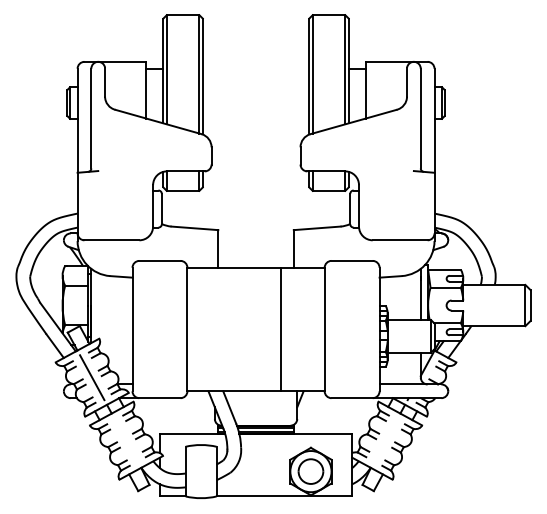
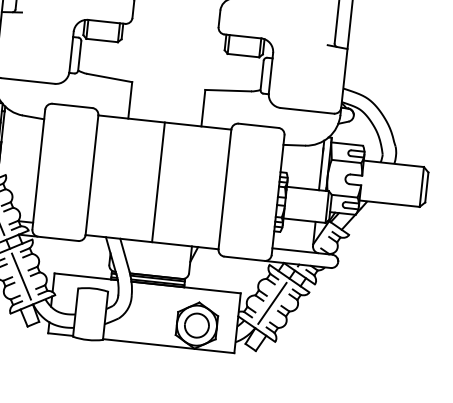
line: (281, 329) -> (158, 182), moved
line: (126, 440) -> (21, 276), added
line: (385, 440) -> (272, 303), added

